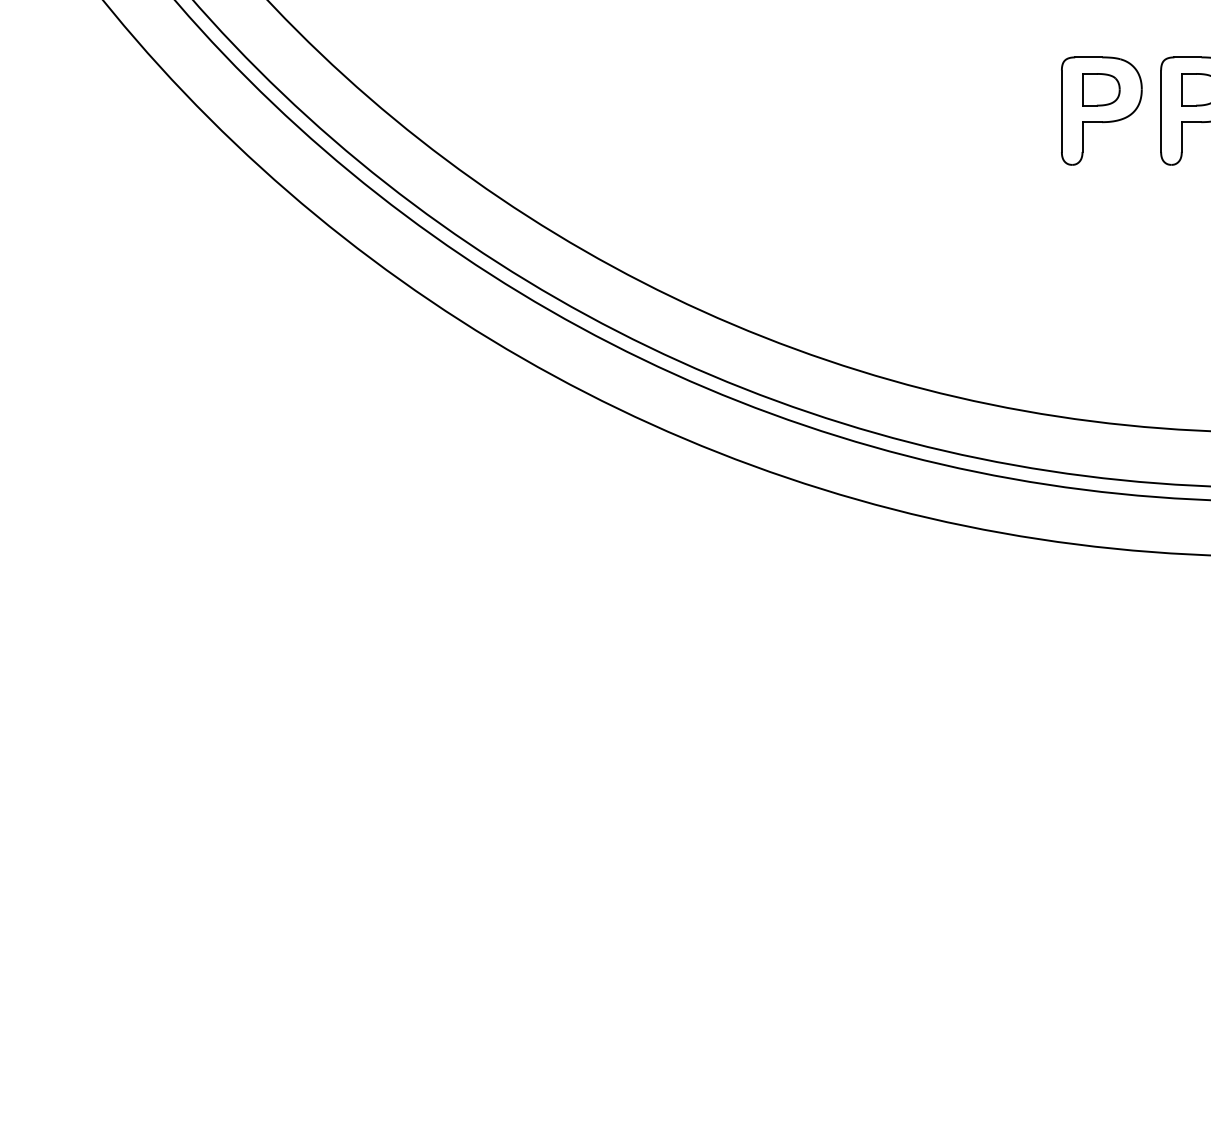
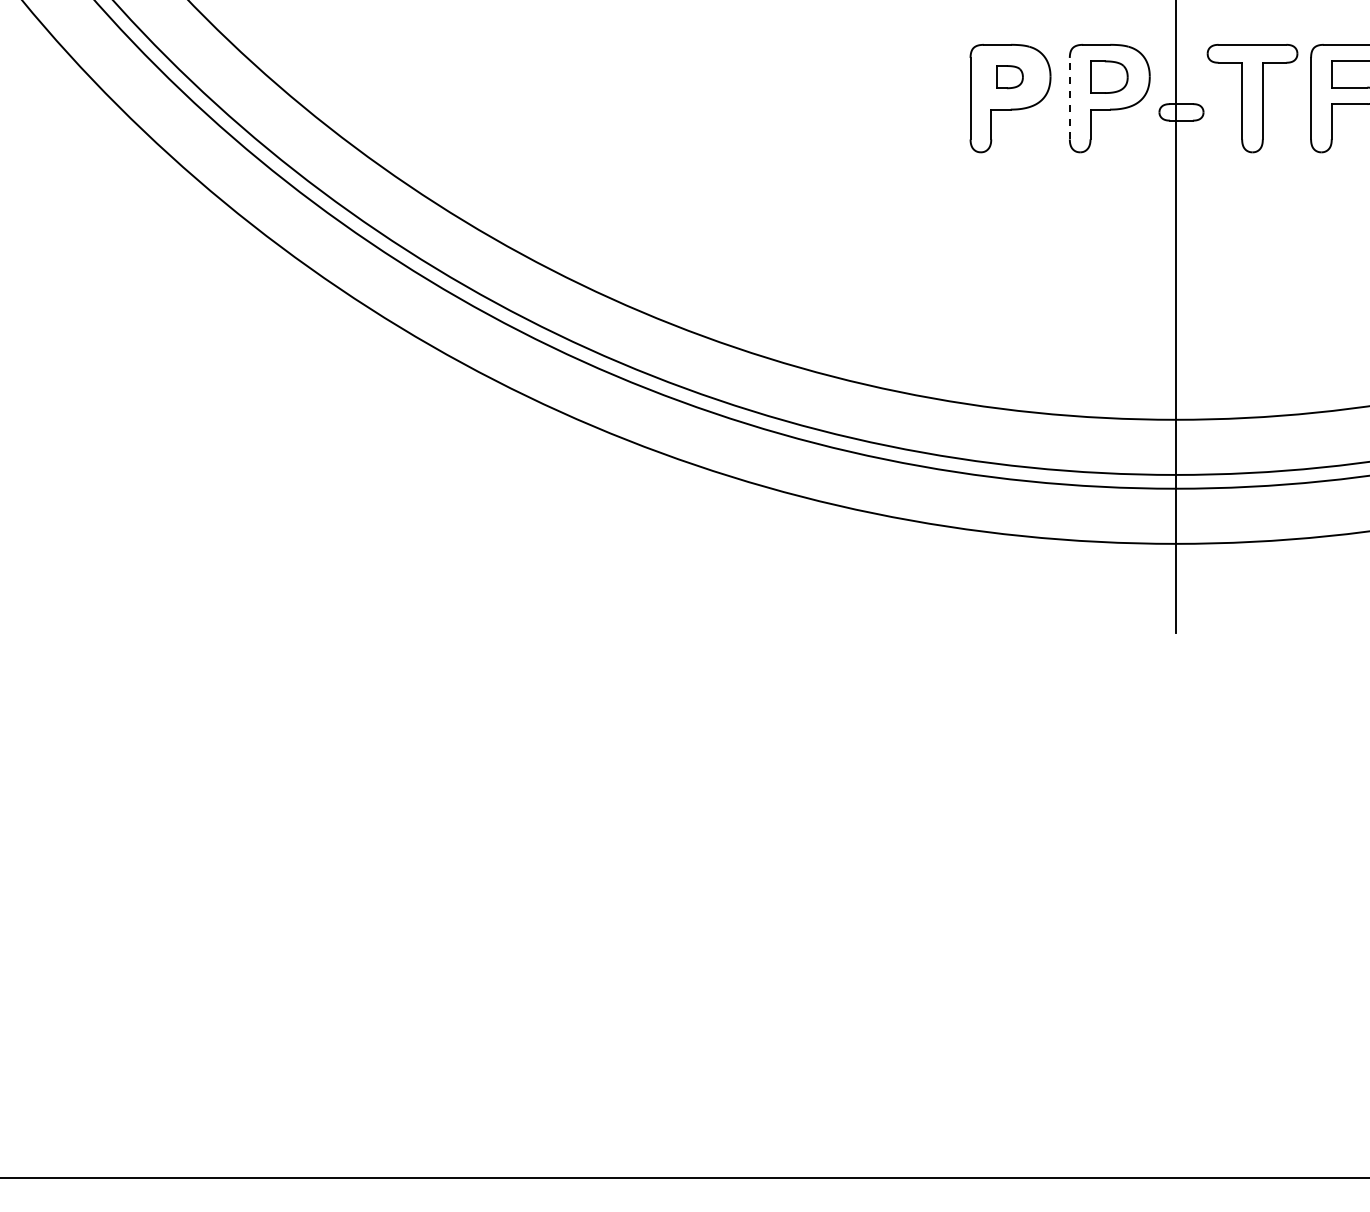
part: (1100, 89) -> (1009, 76), size x0.7
line: (1160, 111) -> (1069, 98), solid -> dashed

